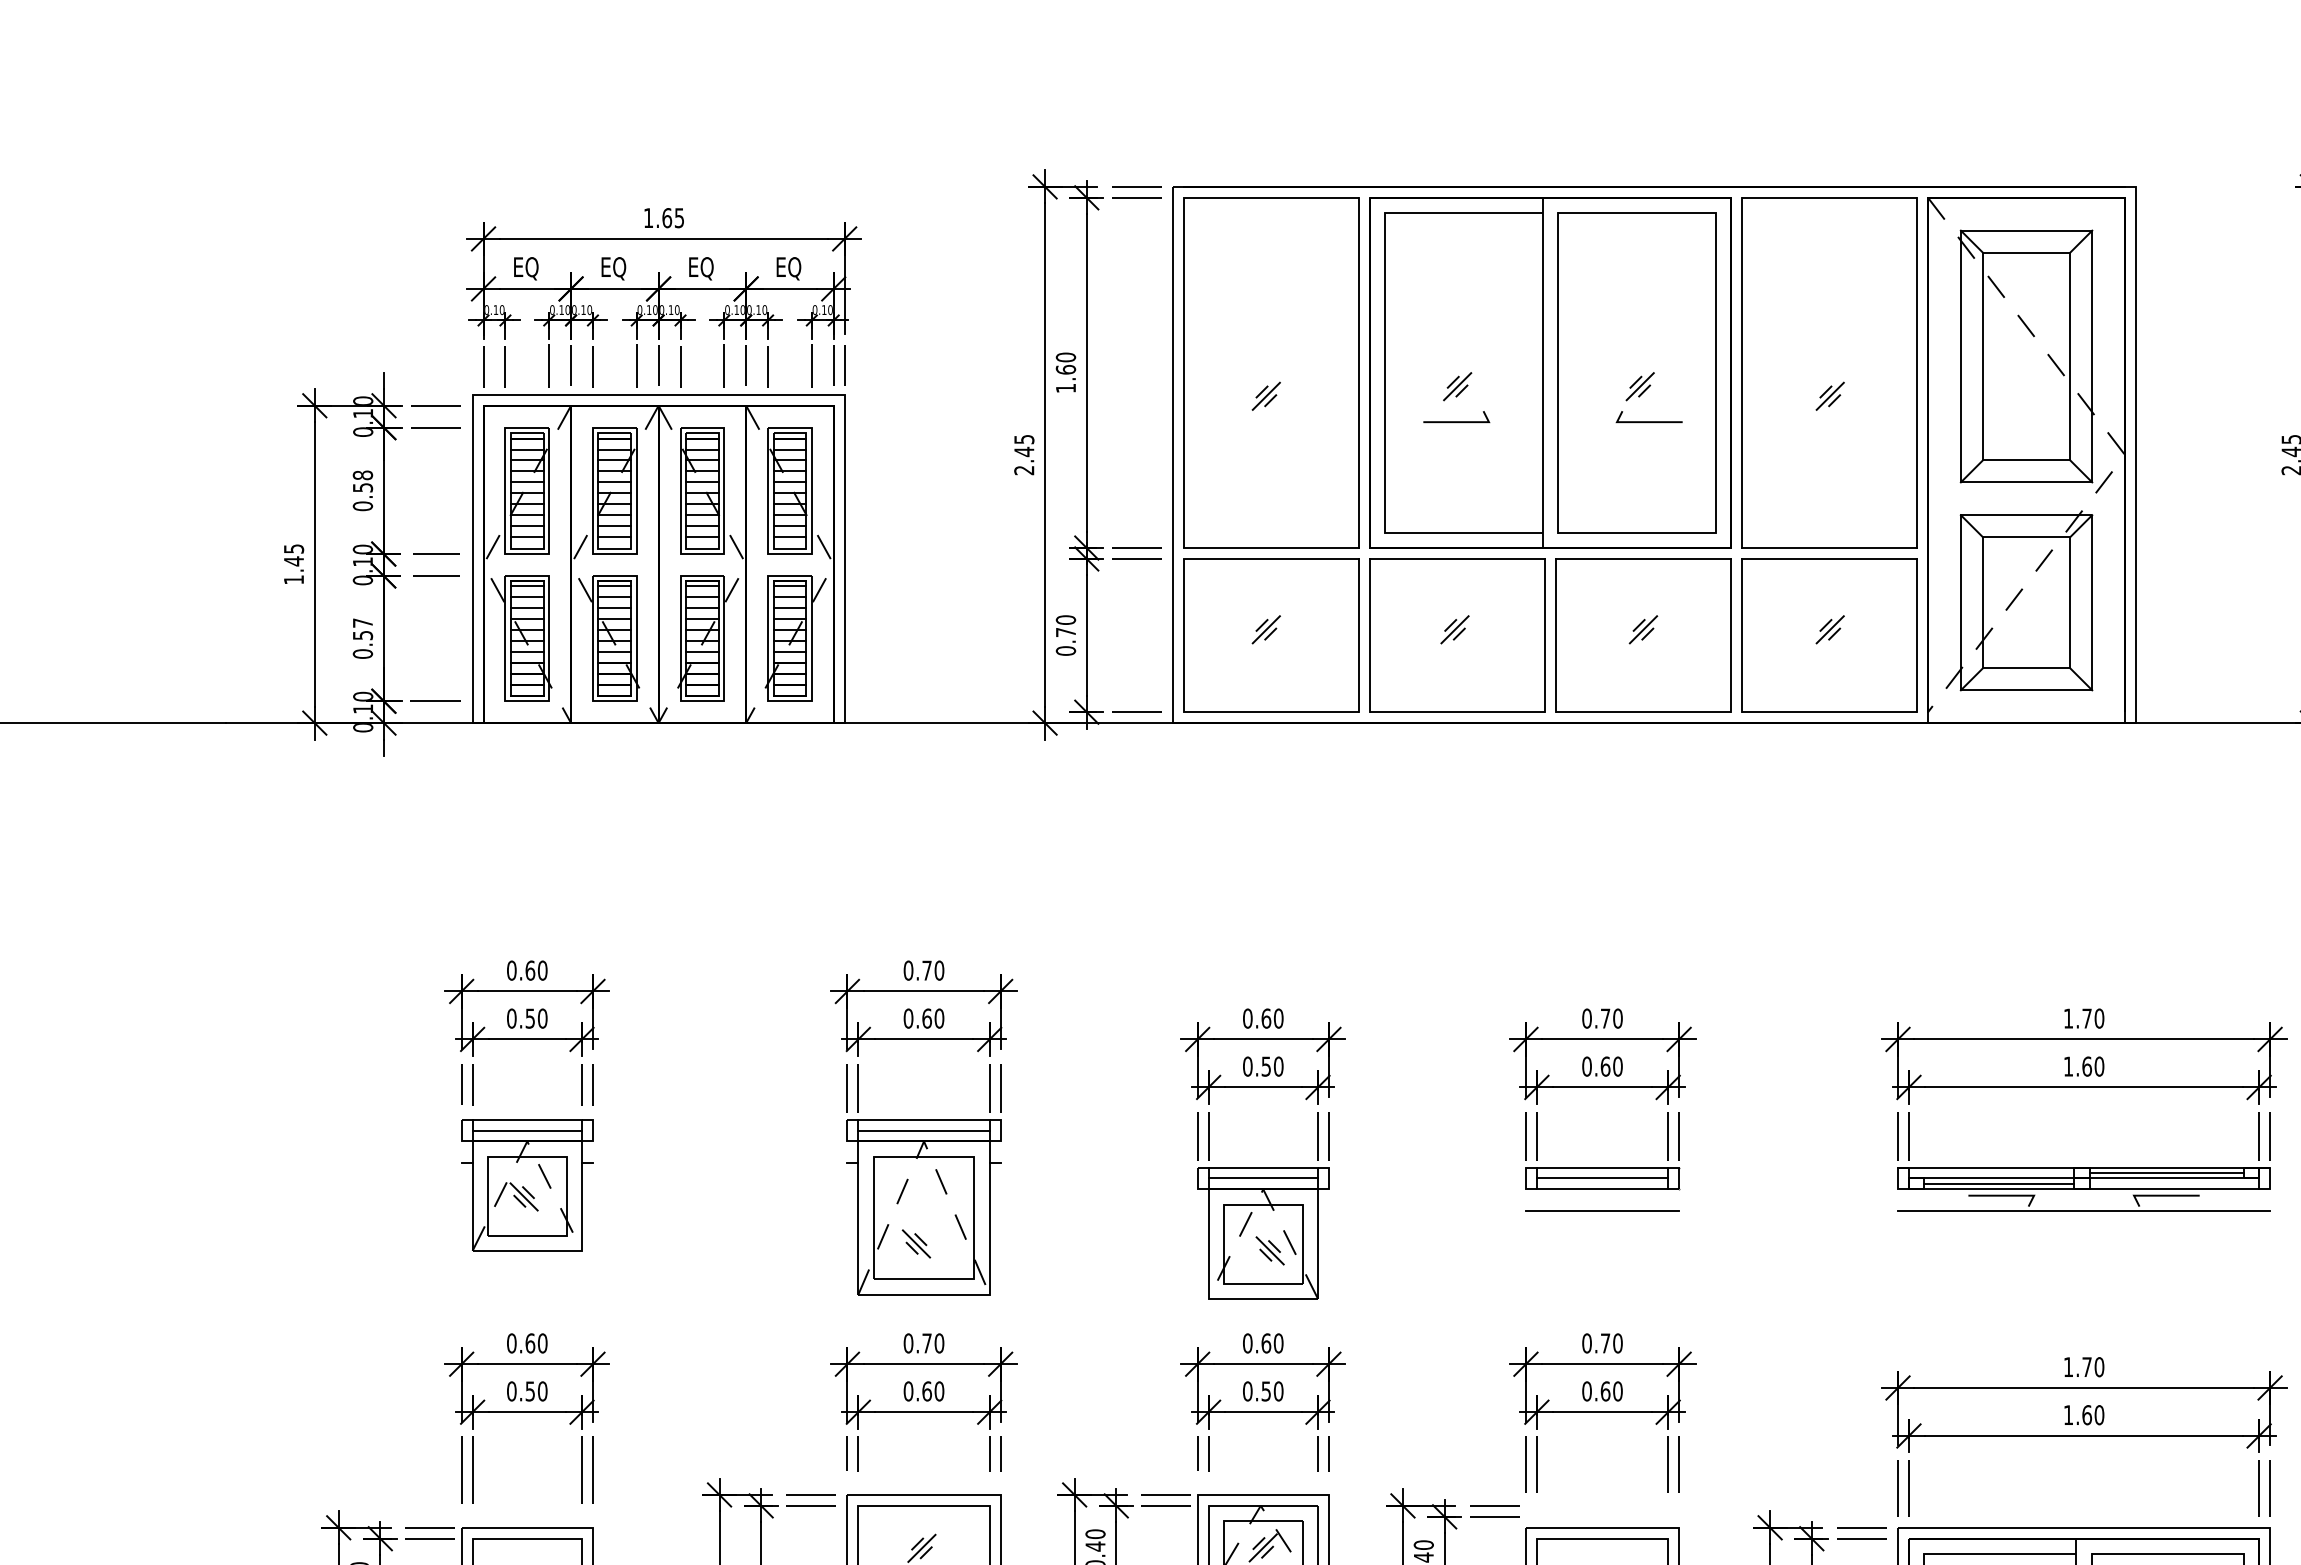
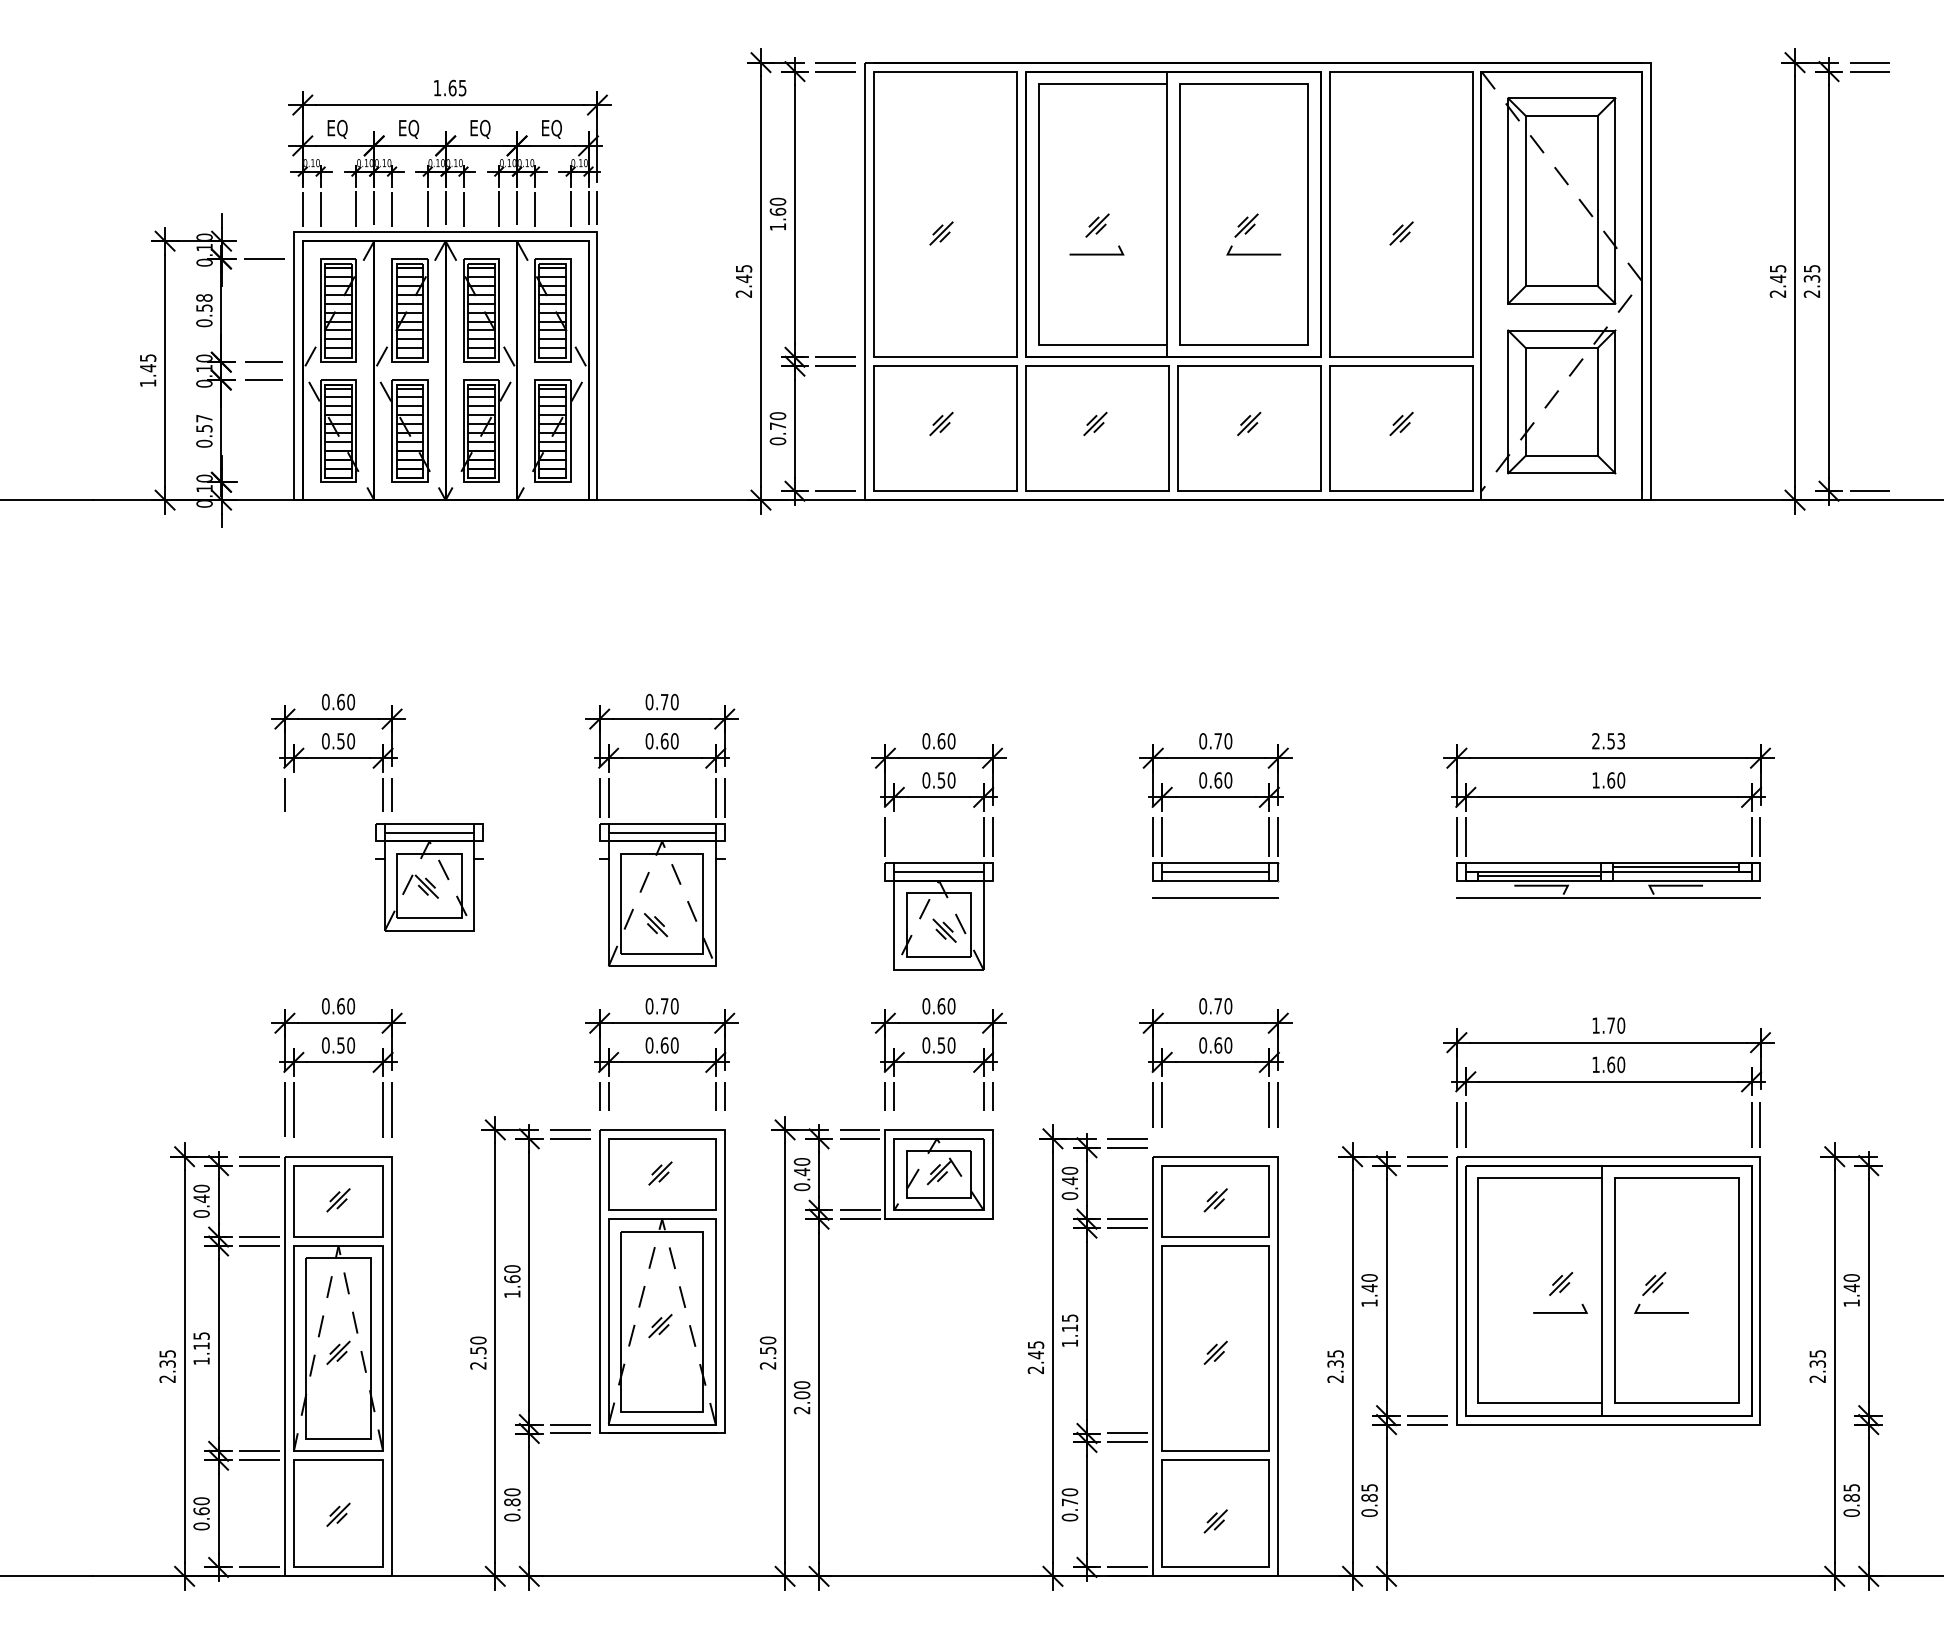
line: (436, 404) -> (264, 240), removed
line: (435, 701) -> (263, 482), removed
text: (2083, 1018) -> (1608, 741), 1.70 -> 2.53
line: (472, 1085) -> (293, 795), removed
line: (1208, 1136) -> (894, 837), removed
part: (527, 1185) -> (429, 877), moved

